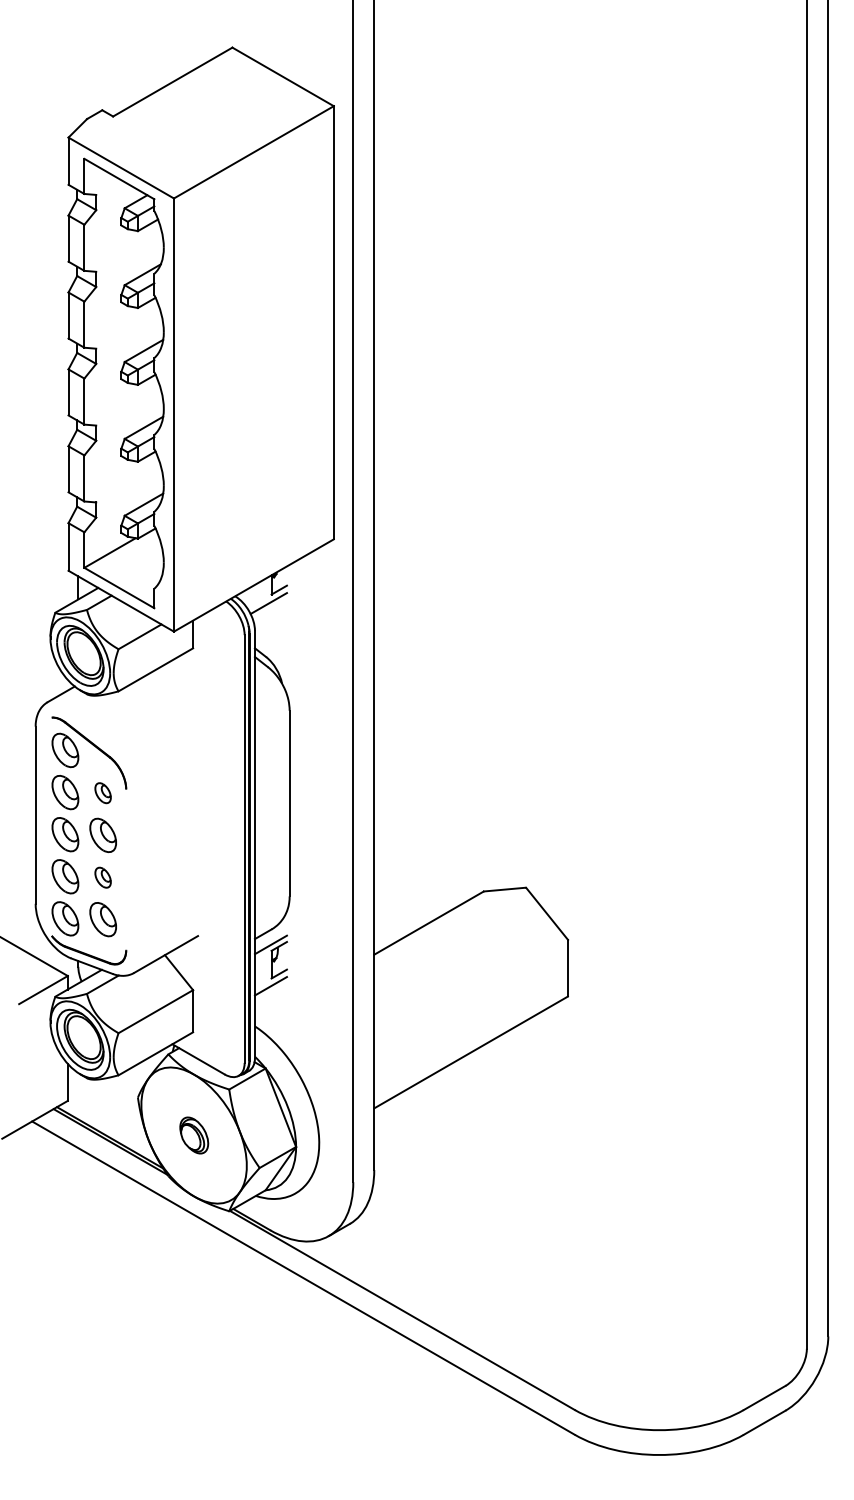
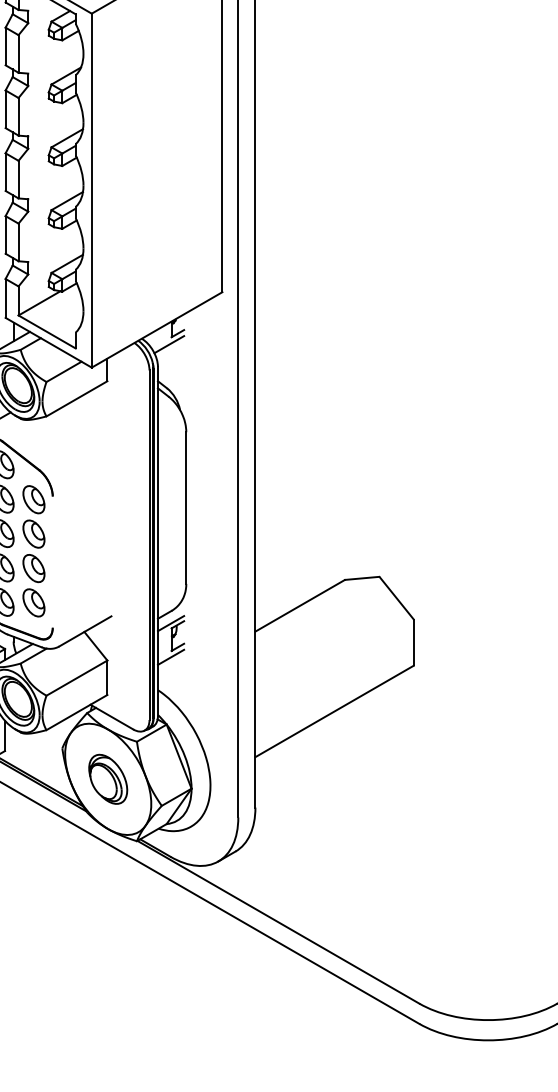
part: (102, 792) -> (33, 499), size x1.67
part: (102, 877) -> (33, 568), size x1.67
part: (194, 1135) -> (108, 779), size x1.67

